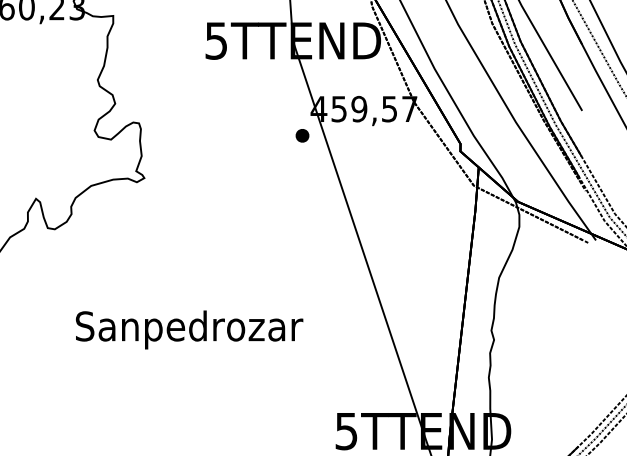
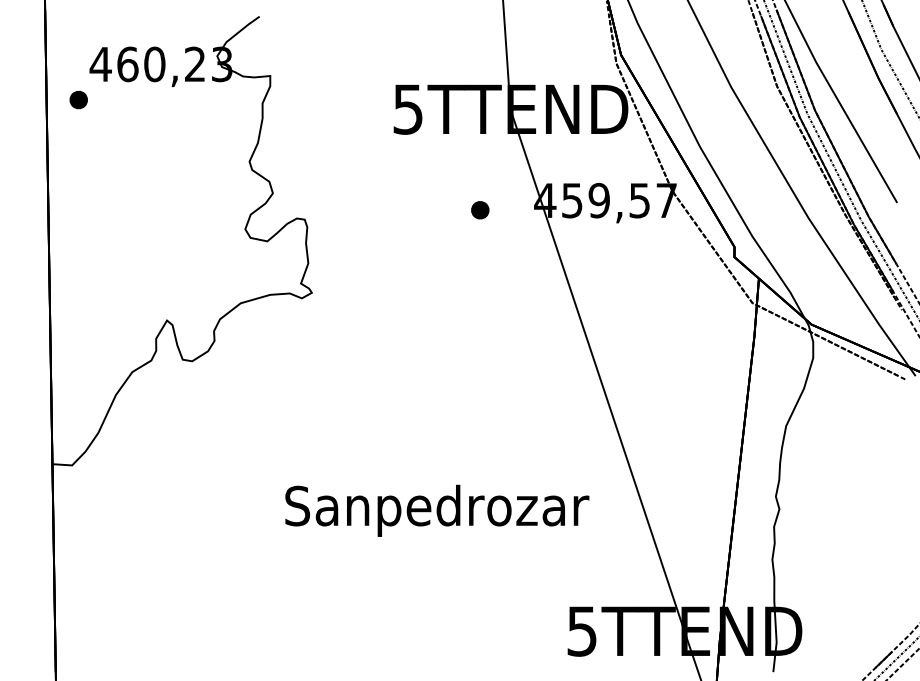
part: (302, 135) -> (480, 210), moved
text: (189, 329) -> (437, 510), moved

